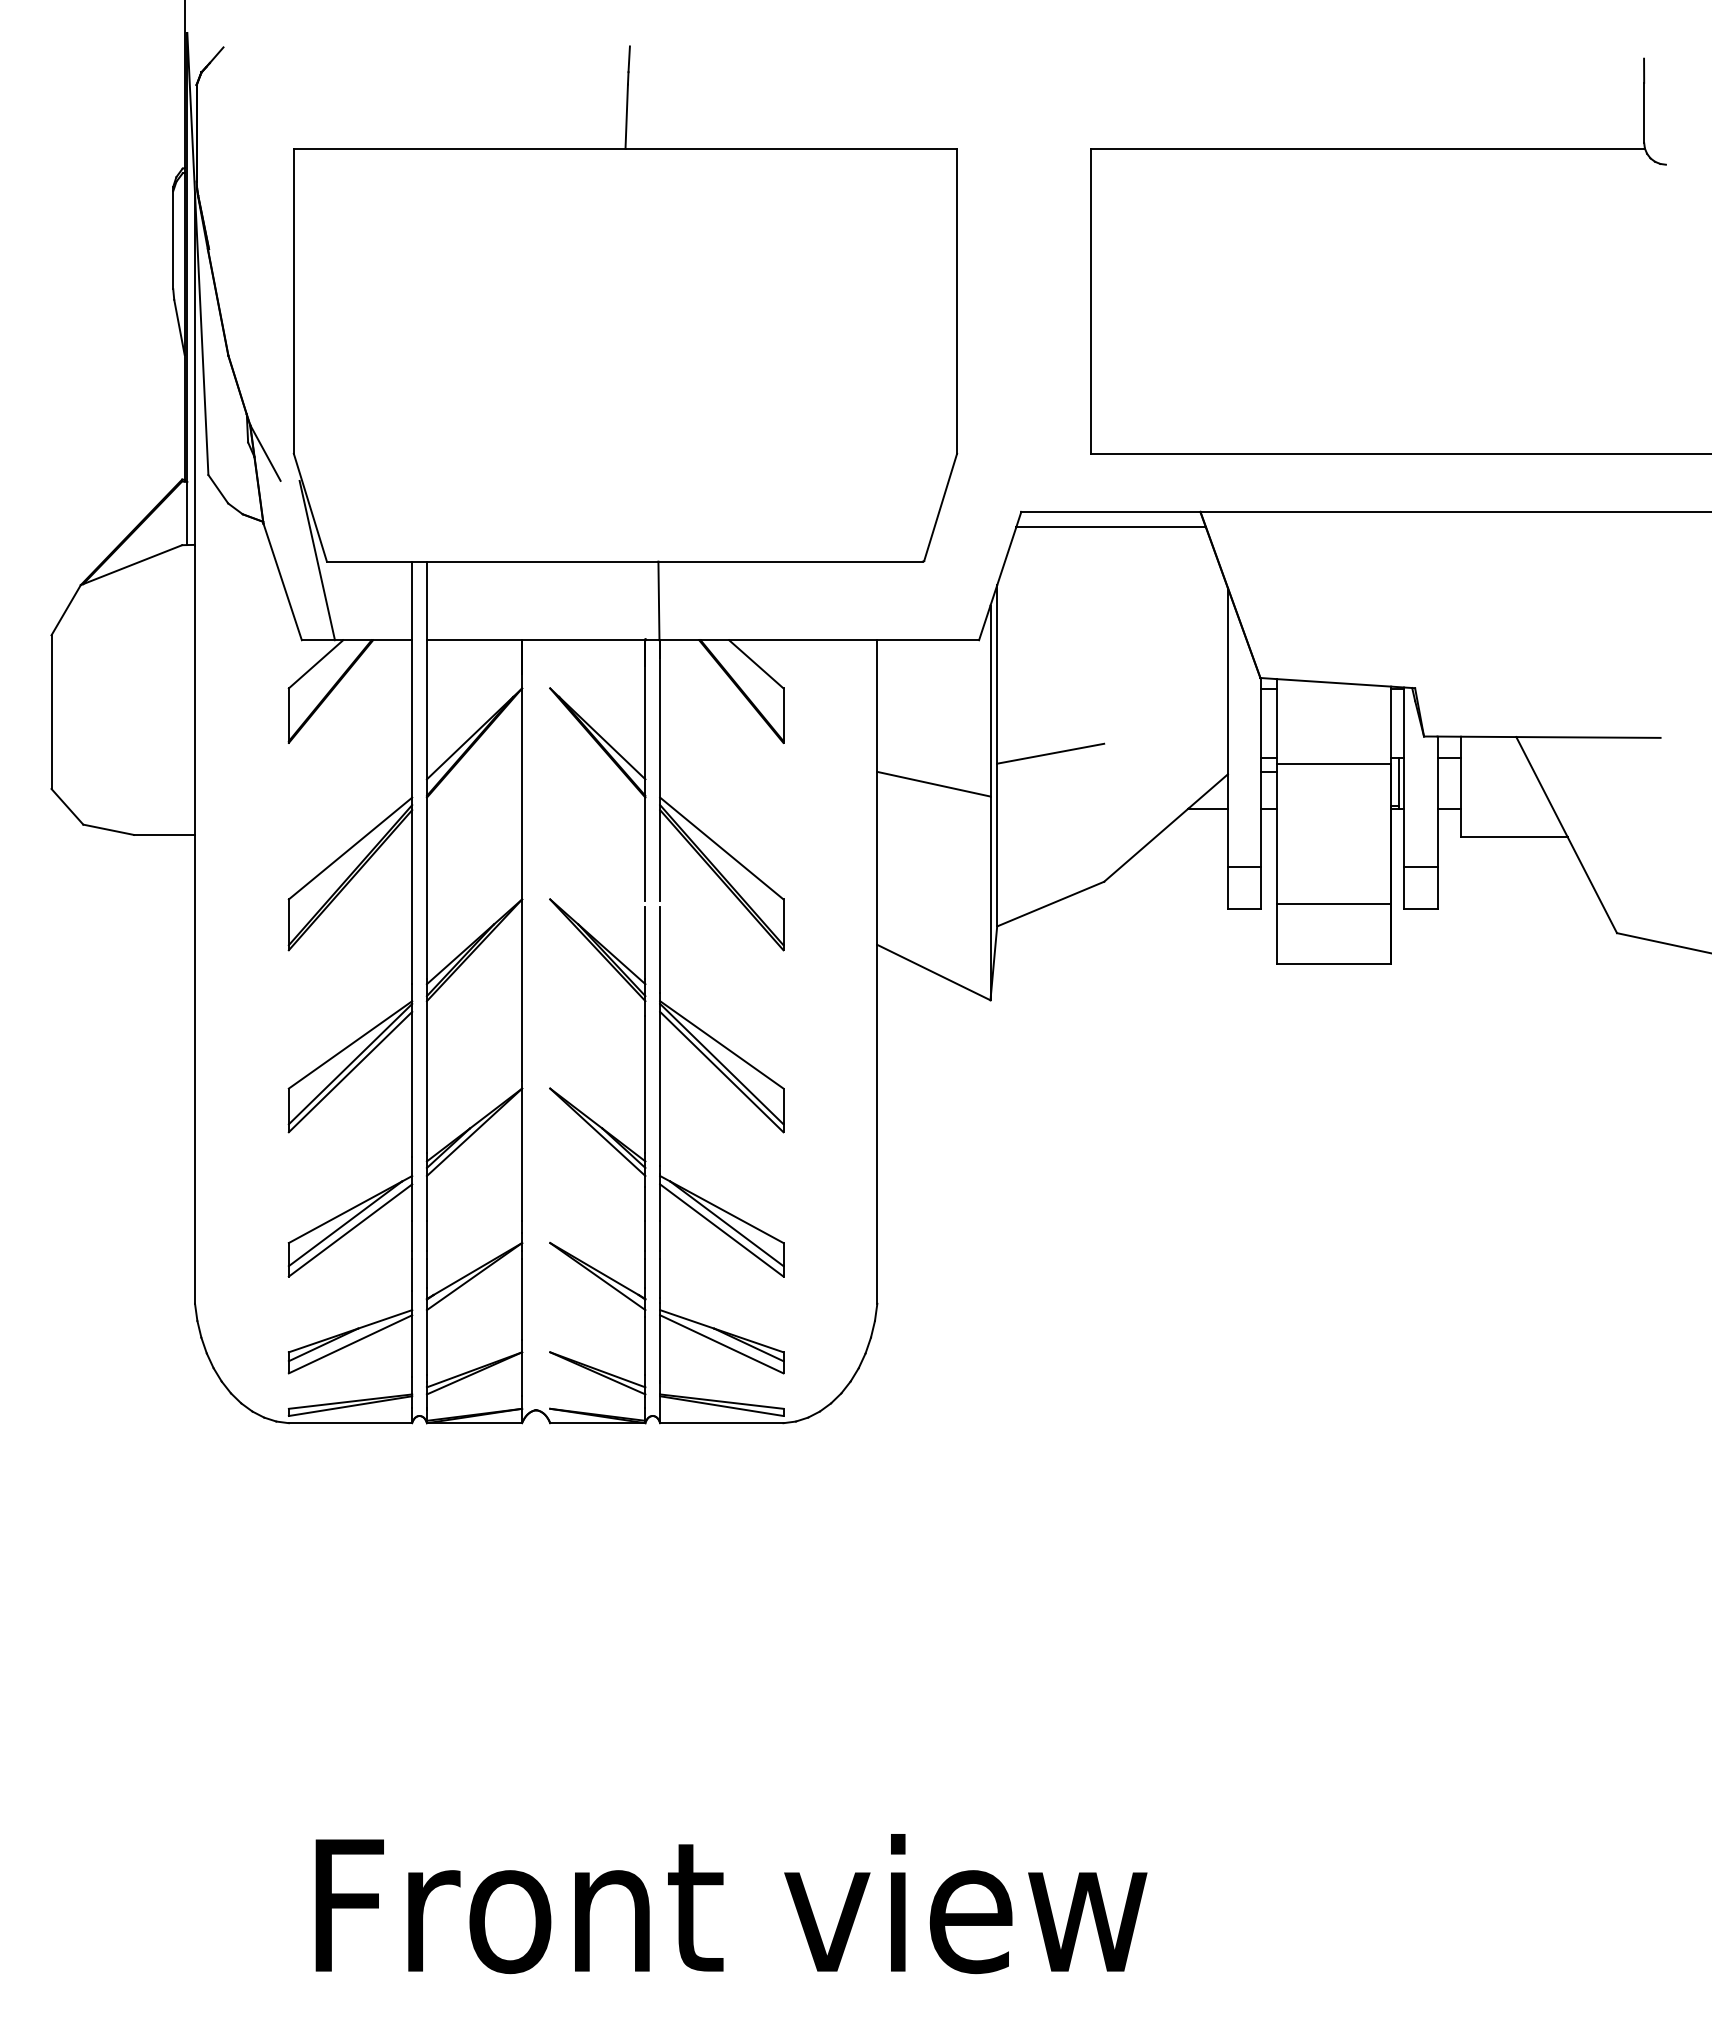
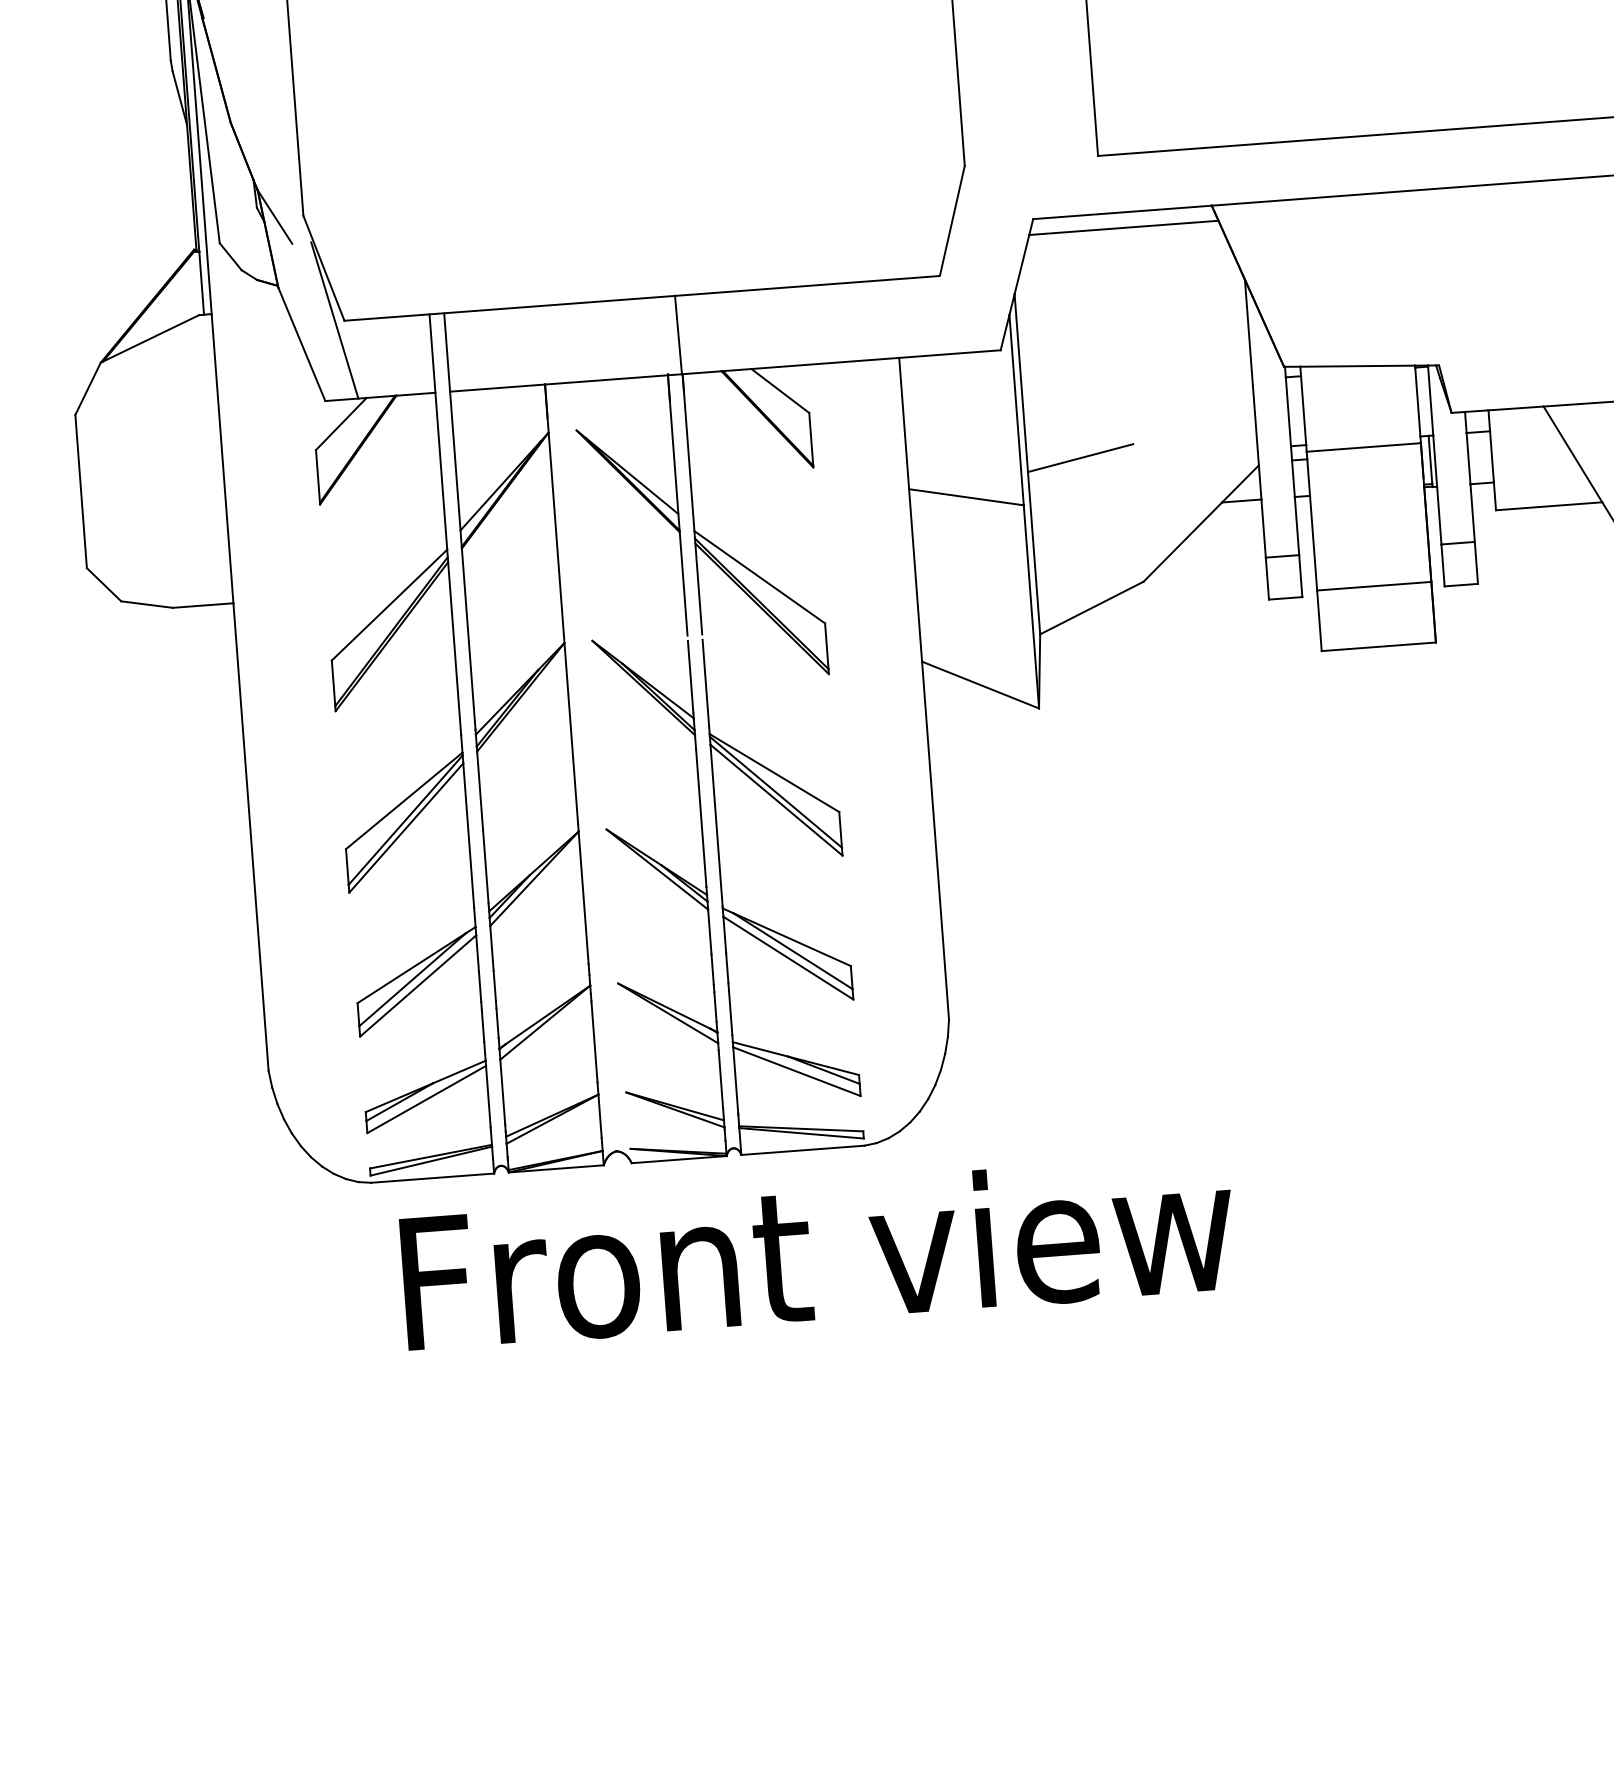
text: (731, 1904) -> (818, 1252), moved

